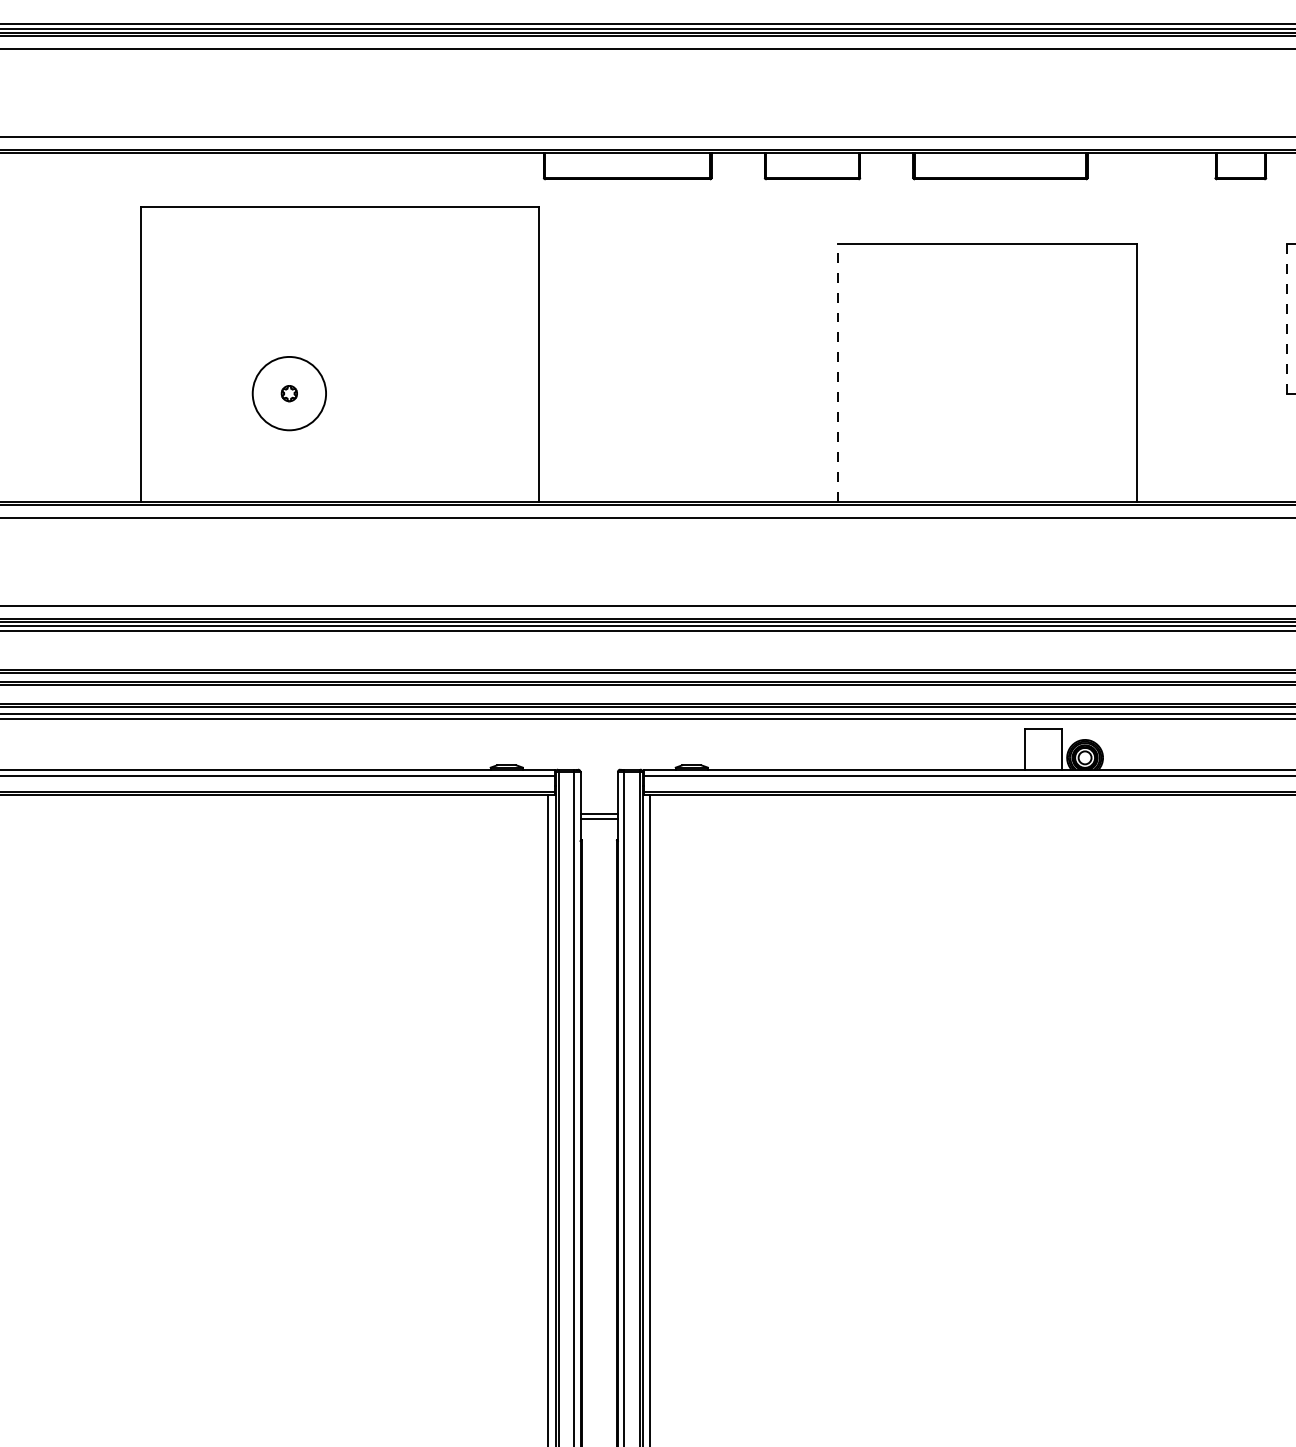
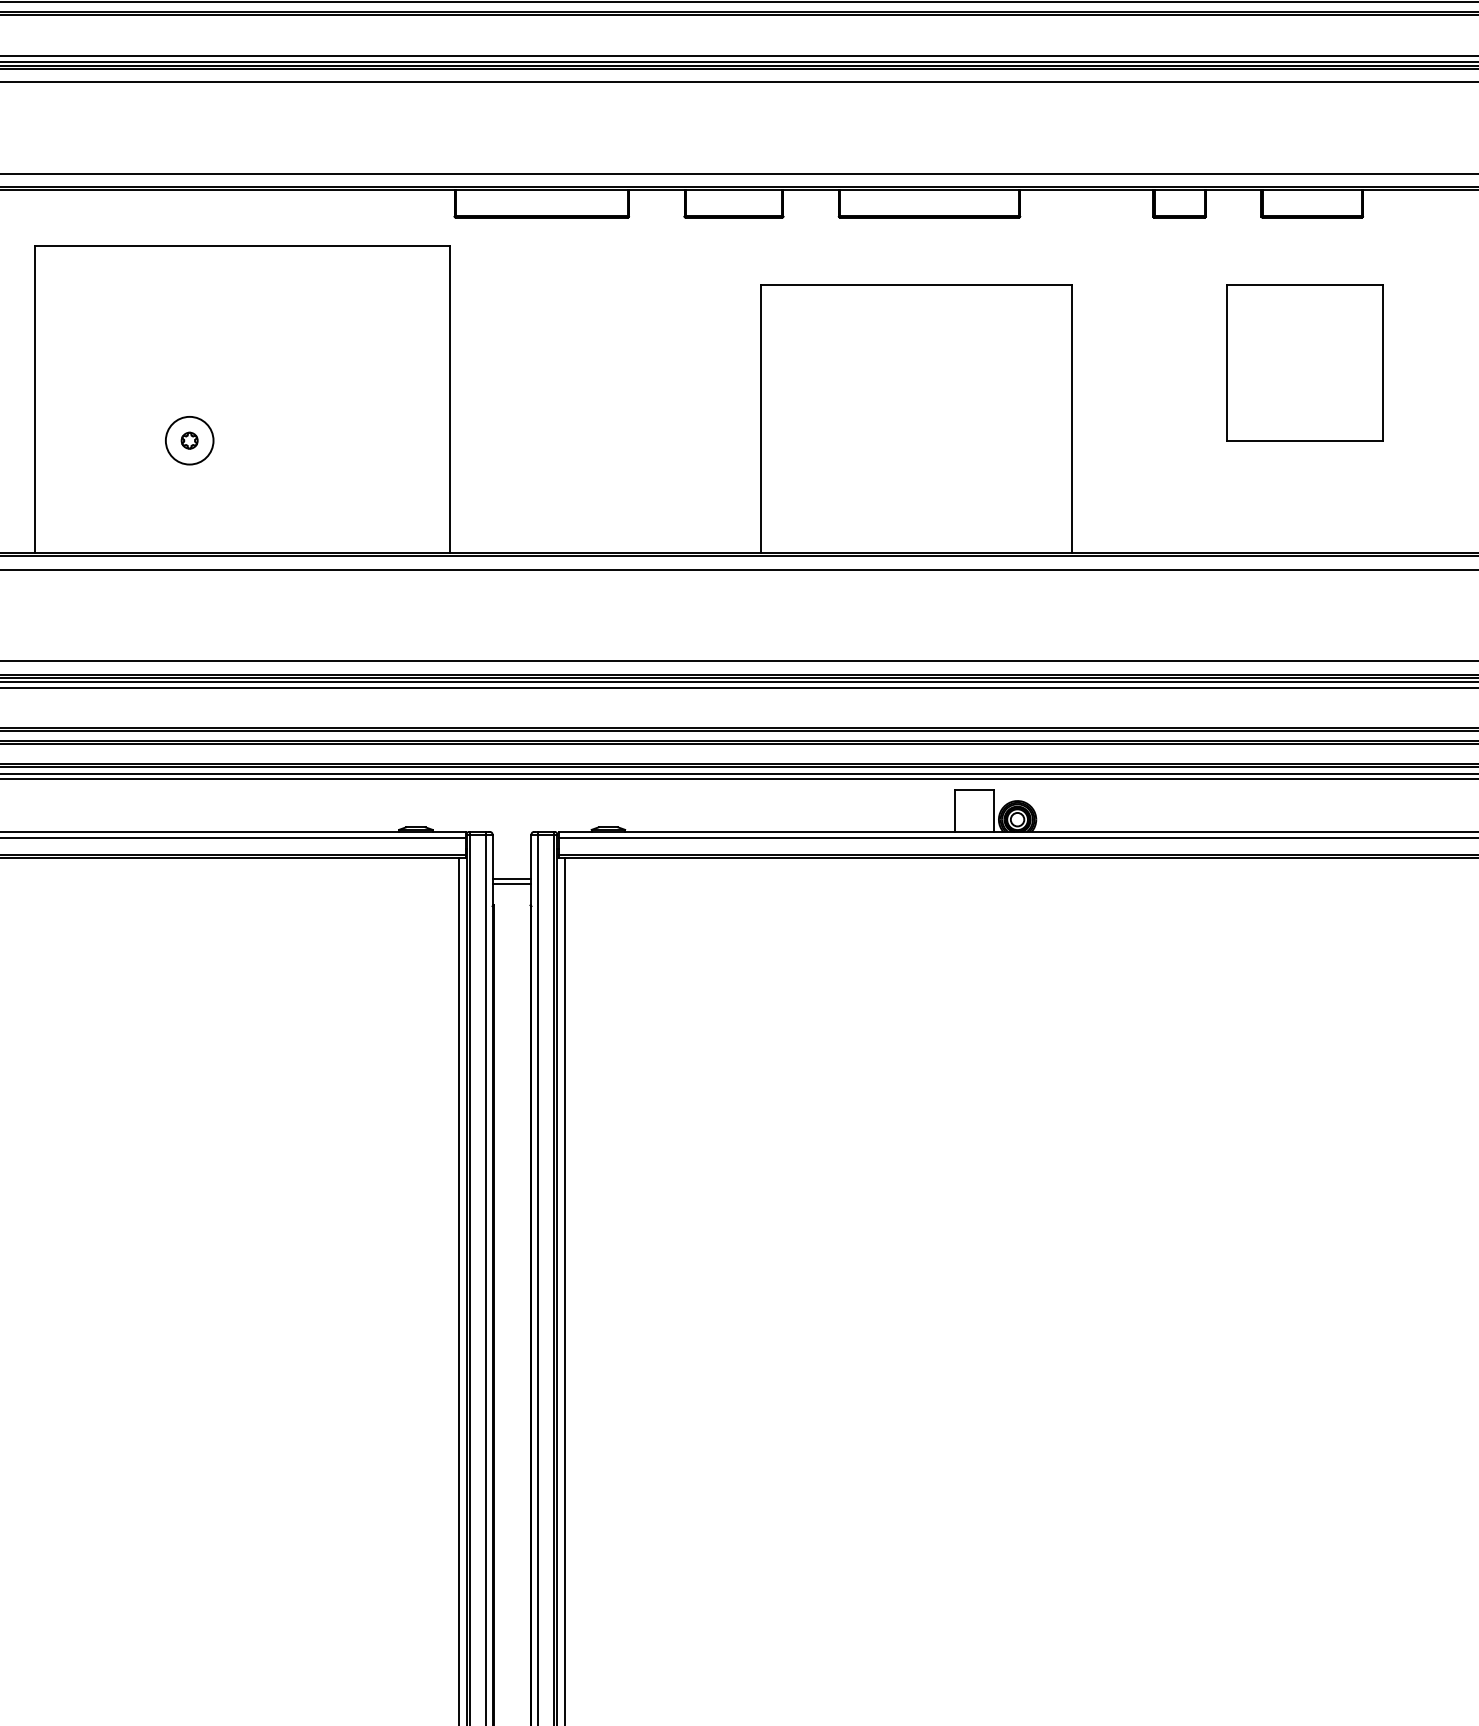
line: (1286, 318) -> (1227, 362), dashed -> solid
line: (838, 372) -> (760, 418), dashed -> solid
circle: (289, 393) -> (189, 440), size x0.62

